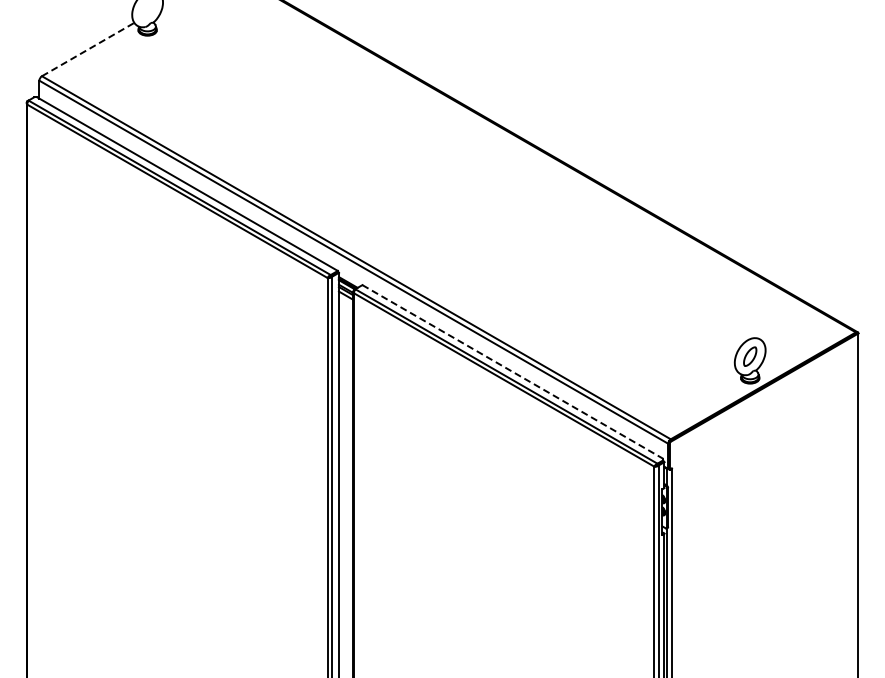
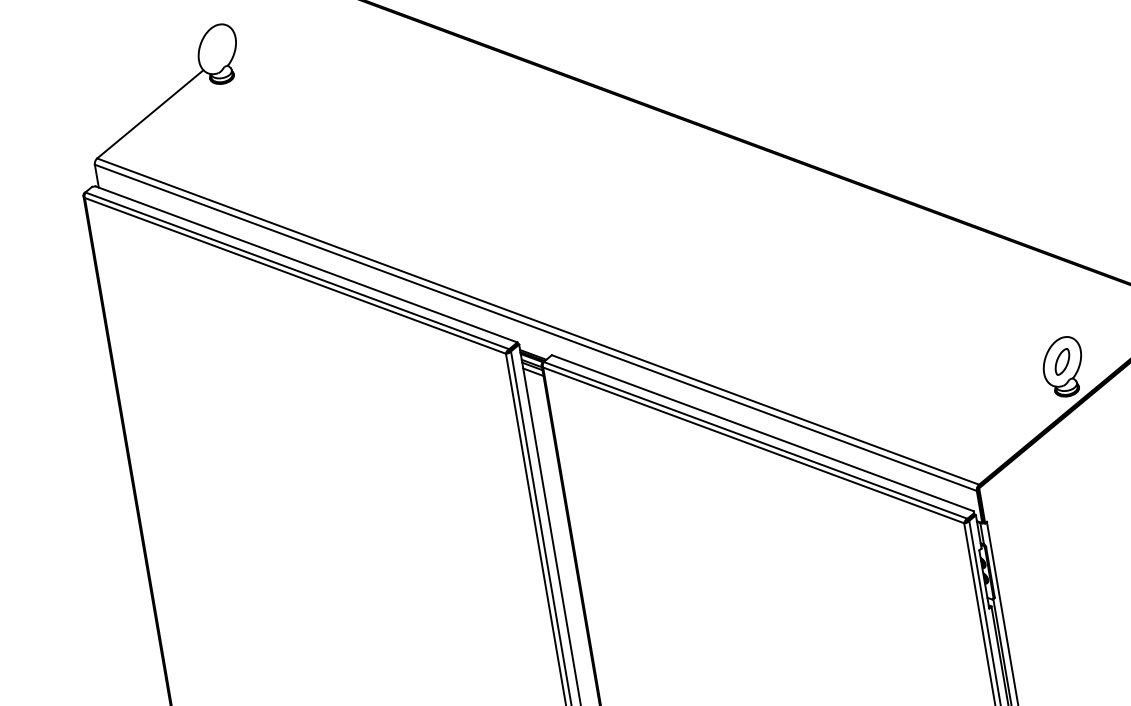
line: (88, 49) -> (150, 114), dashed -> solid
line: (512, 371) -> (762, 432), dashed -> solid

